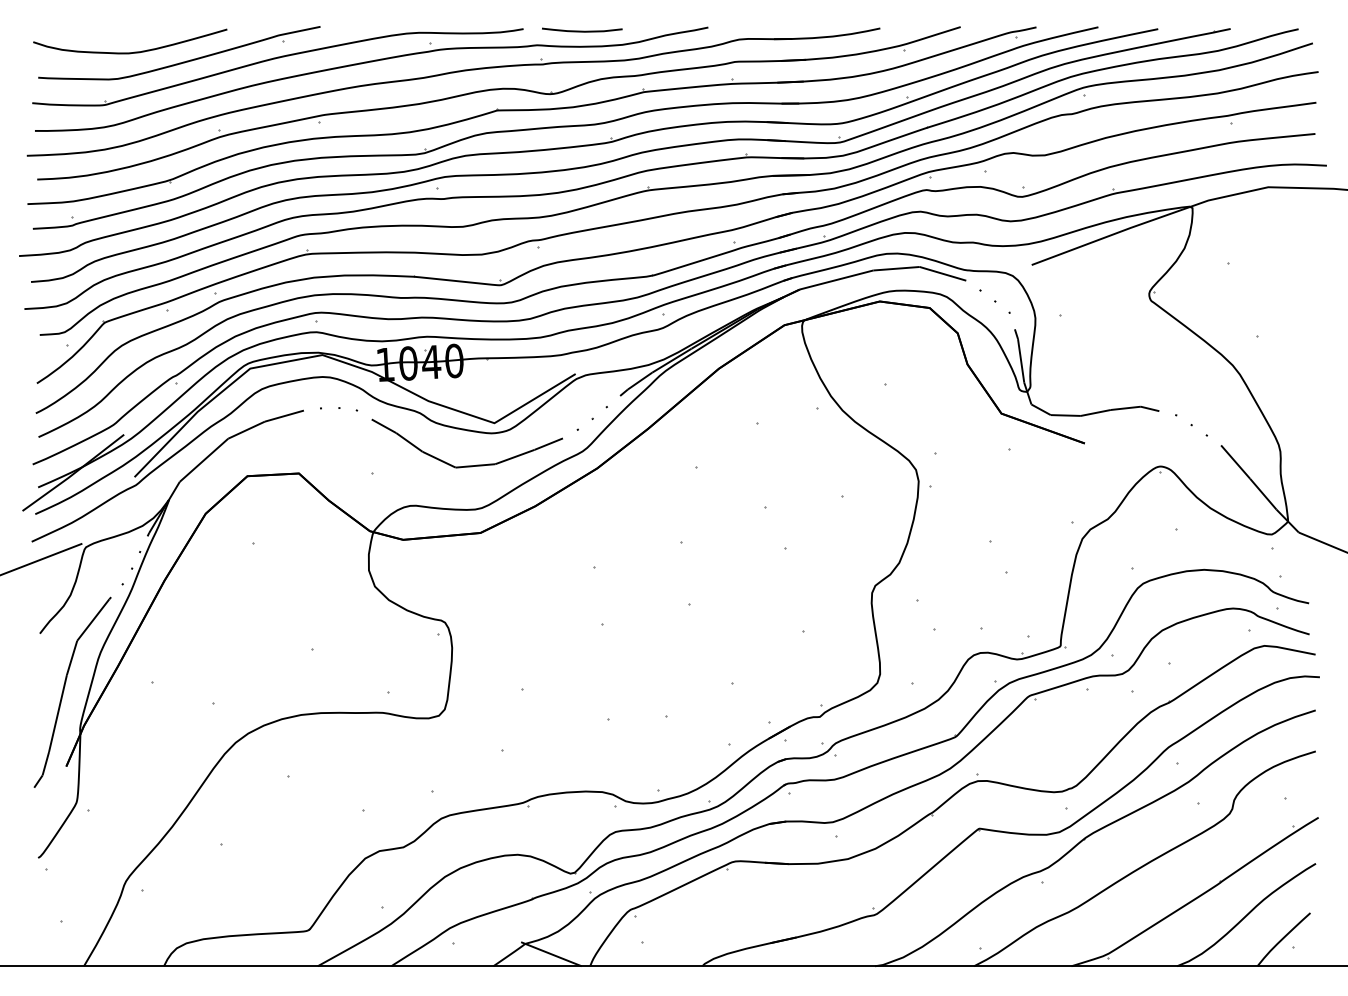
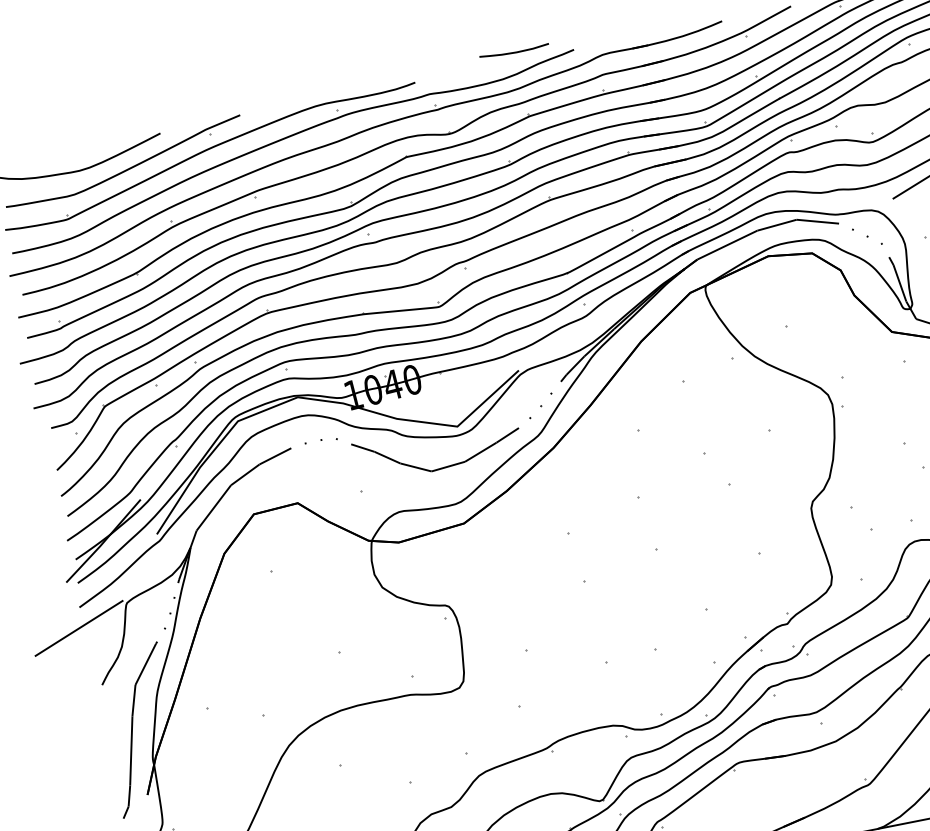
curve: (582, 30) -> (514, 51), moved

